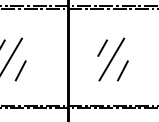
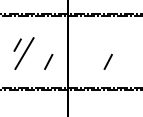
part: (111, 59) -> (99, 53), removed
line: (20, 70) -> (48, 61), moved

